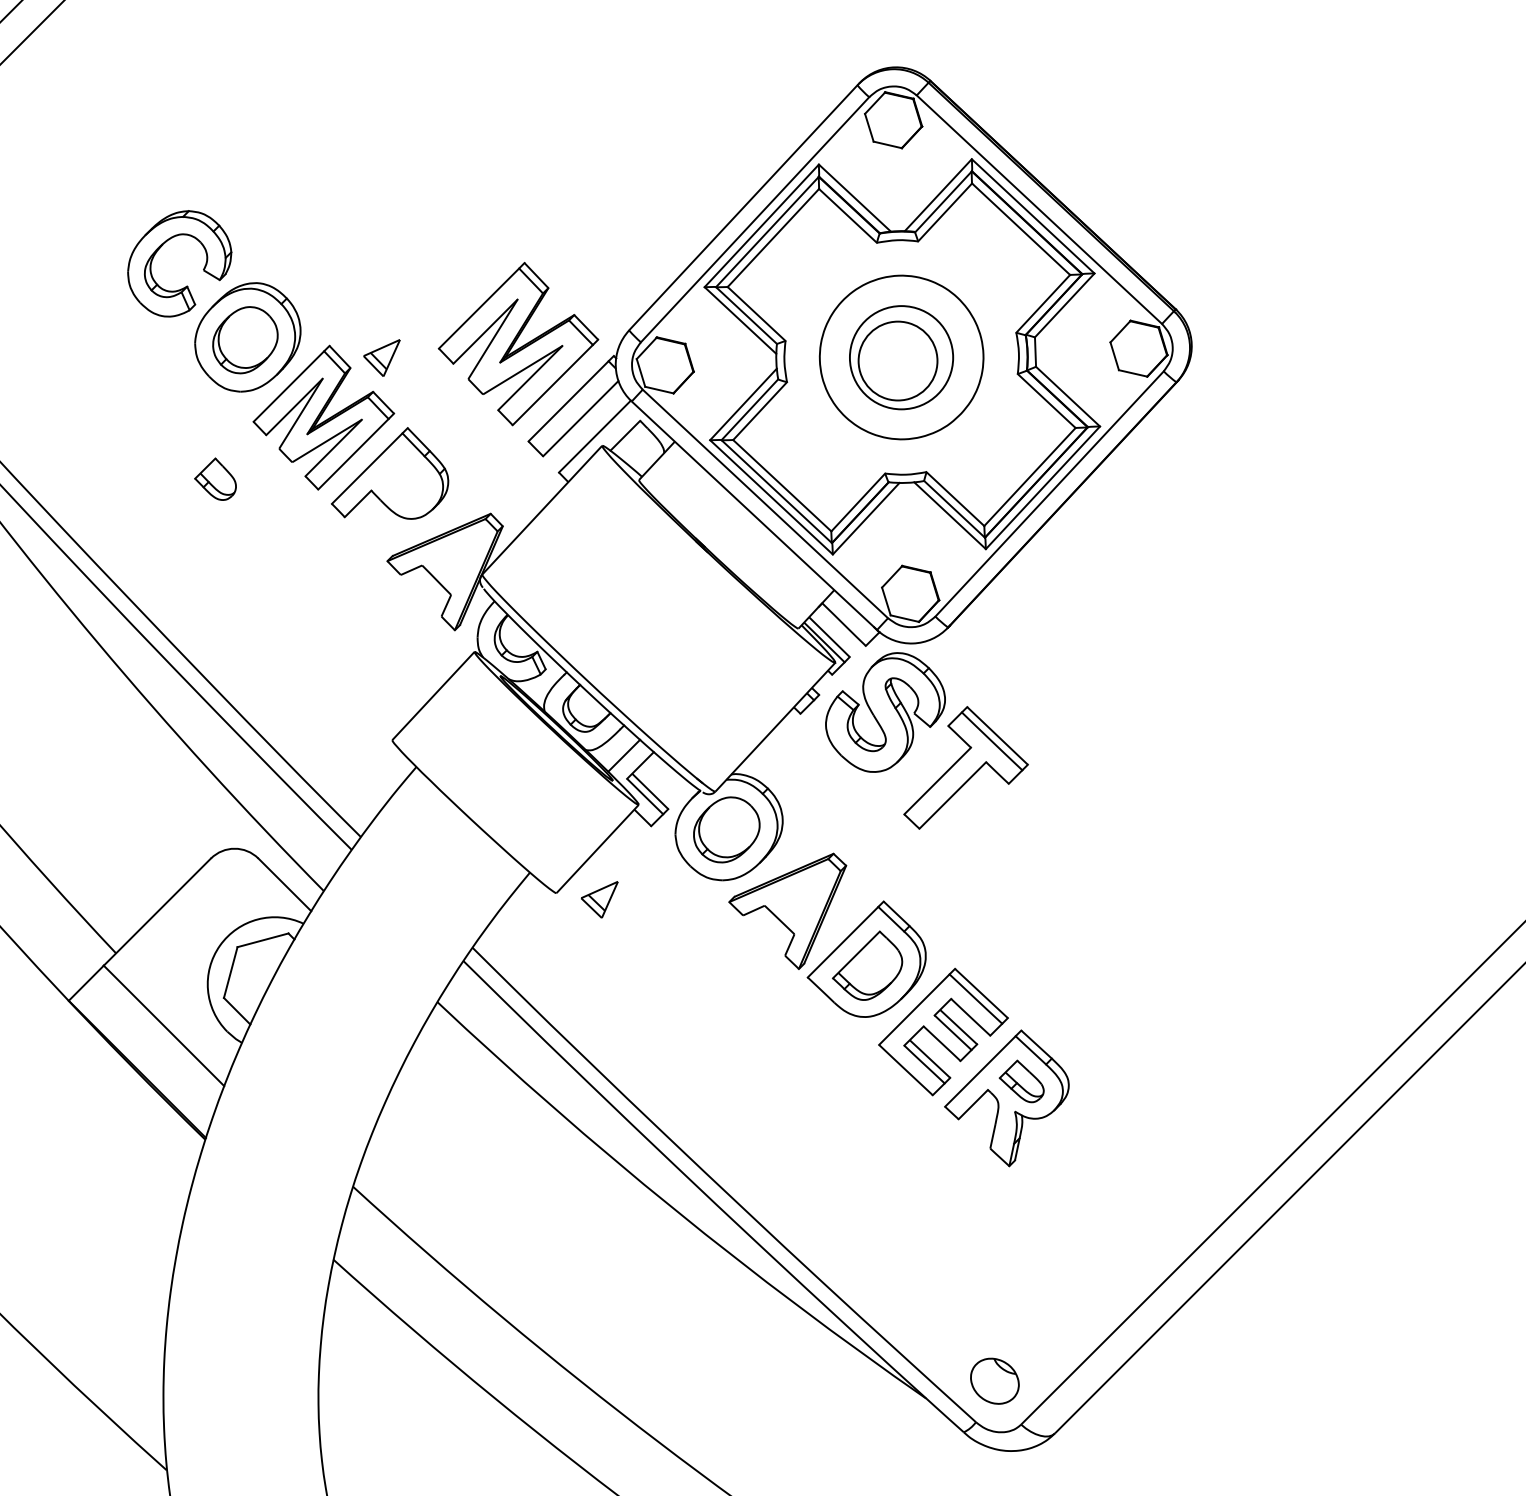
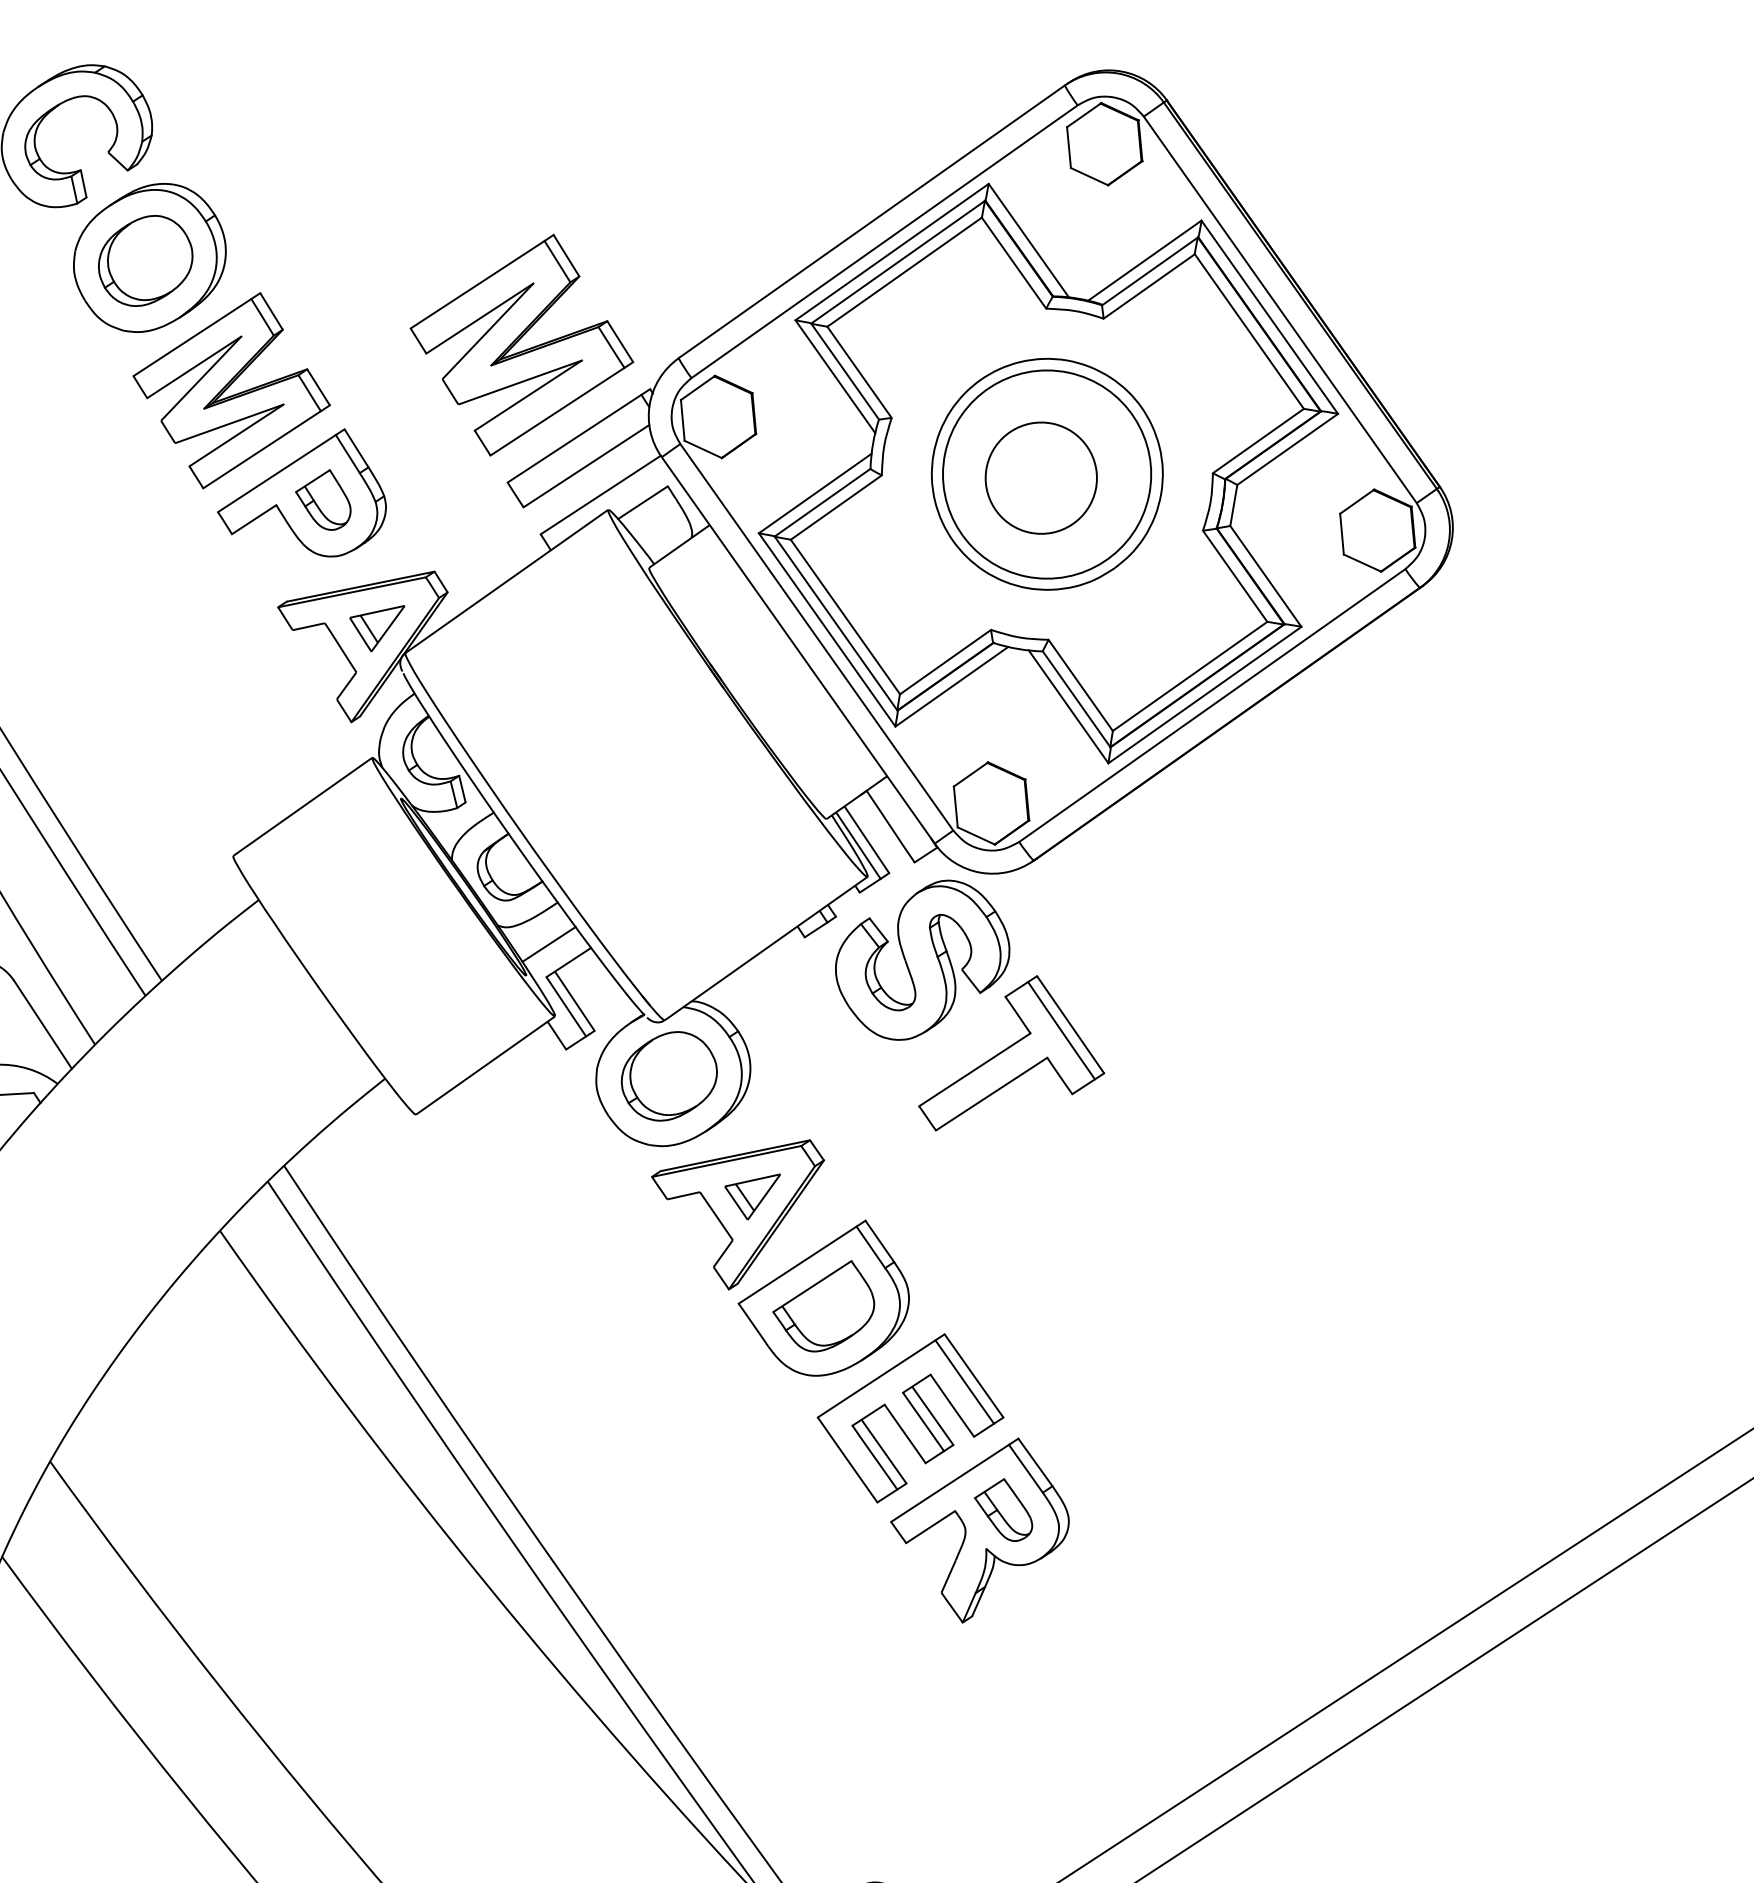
part: (381, 357) -> (374, 624), moved
circle: (901, 357) -> (1047, 474), size x1.43
part: (215, 478) -> (324, 497), moved
part: (599, 899) -> (749, 1193), moved

